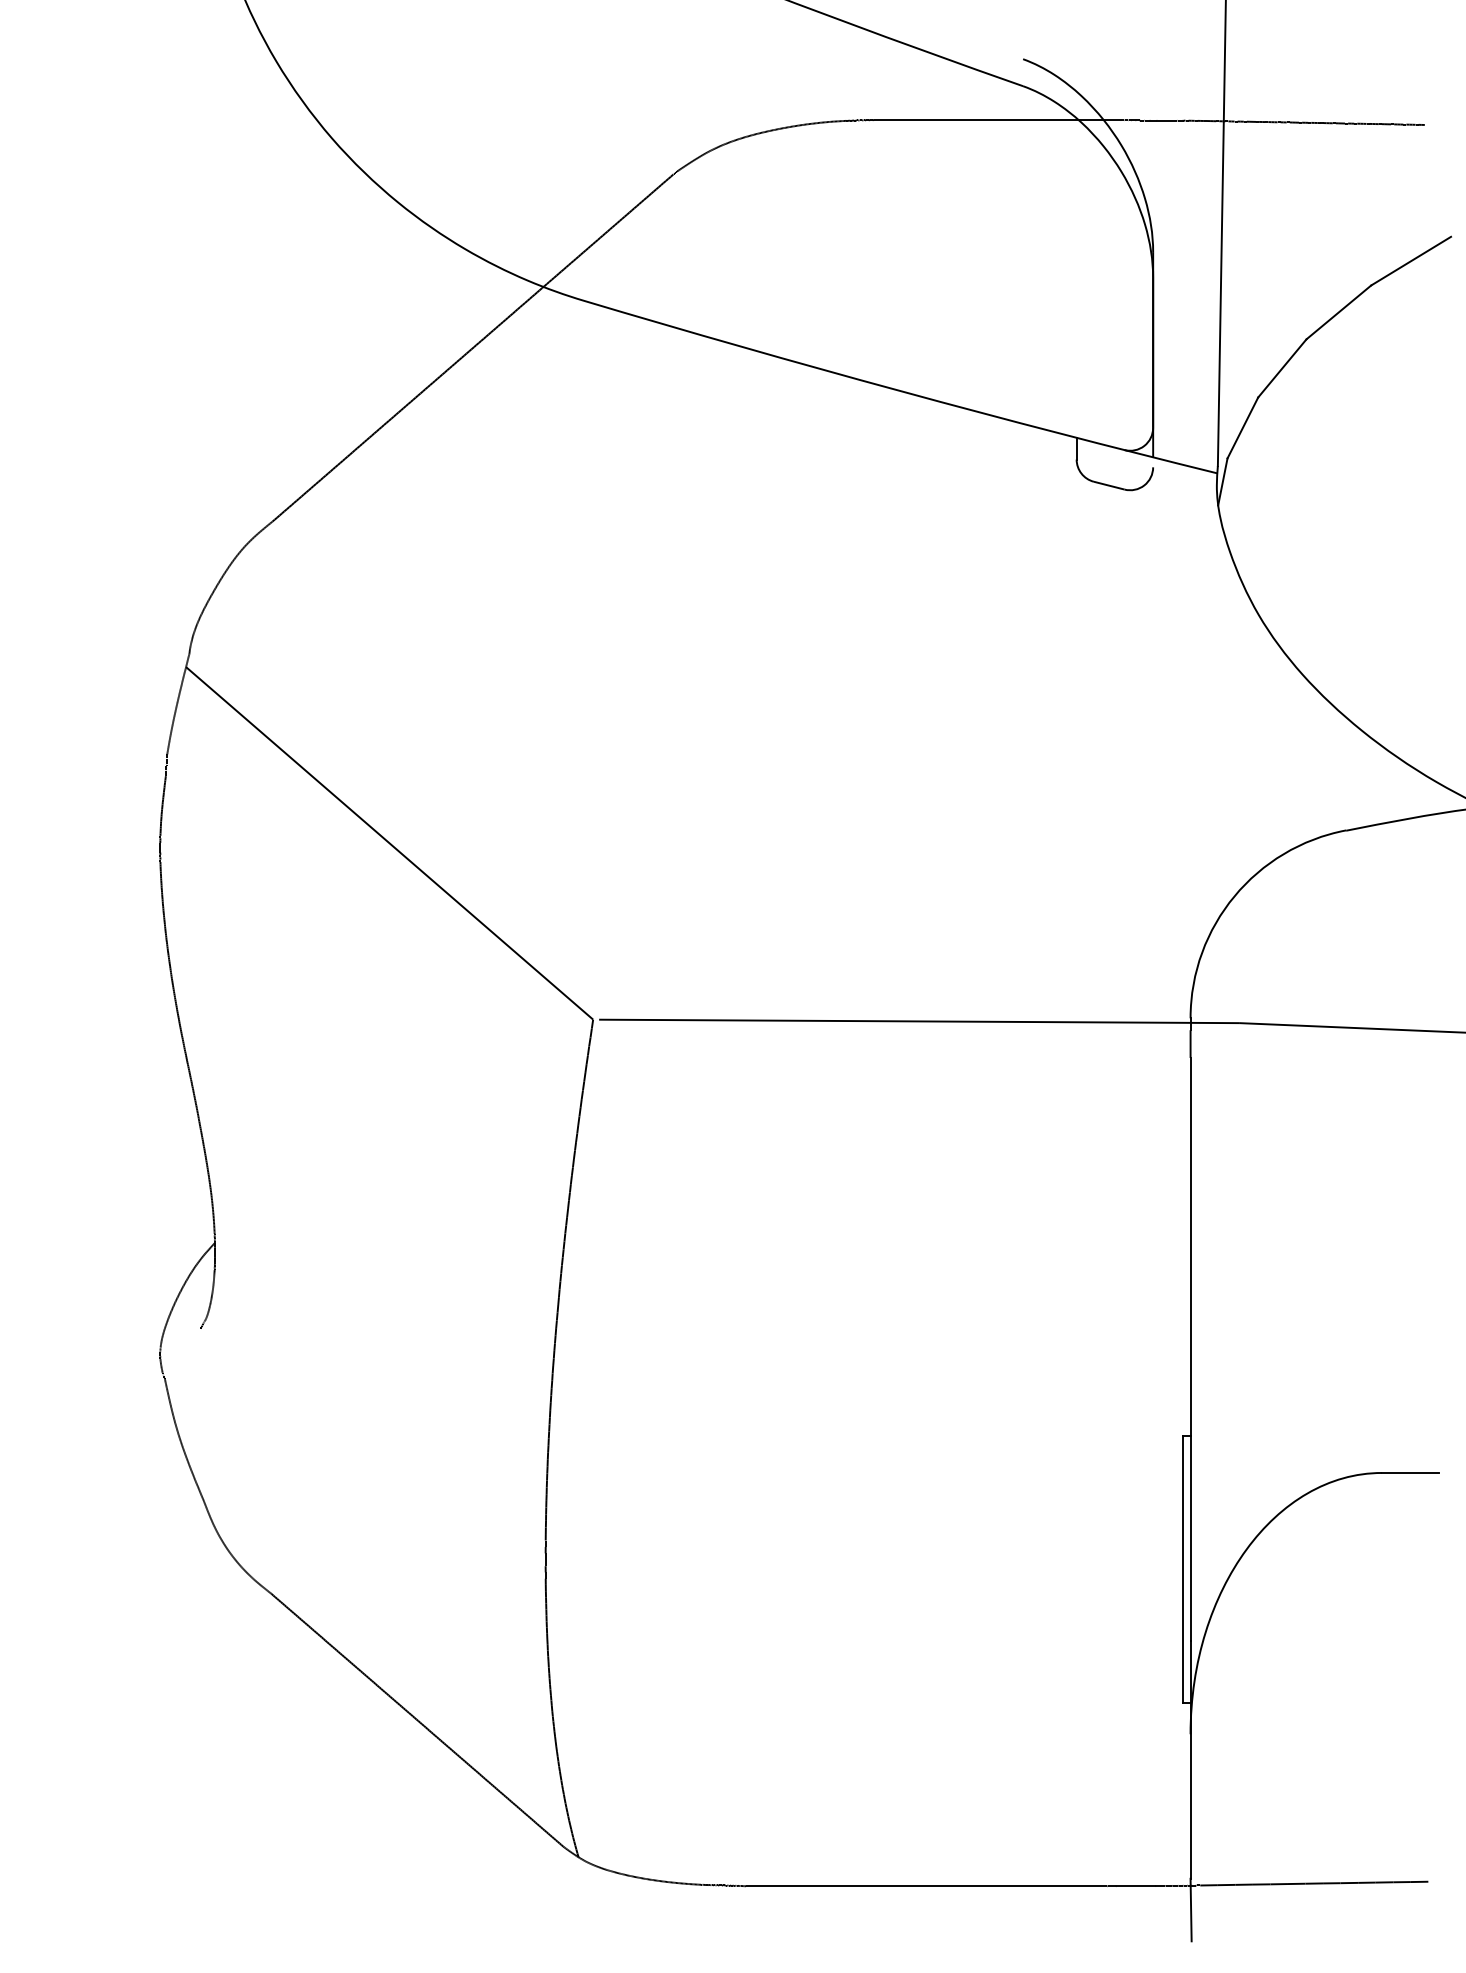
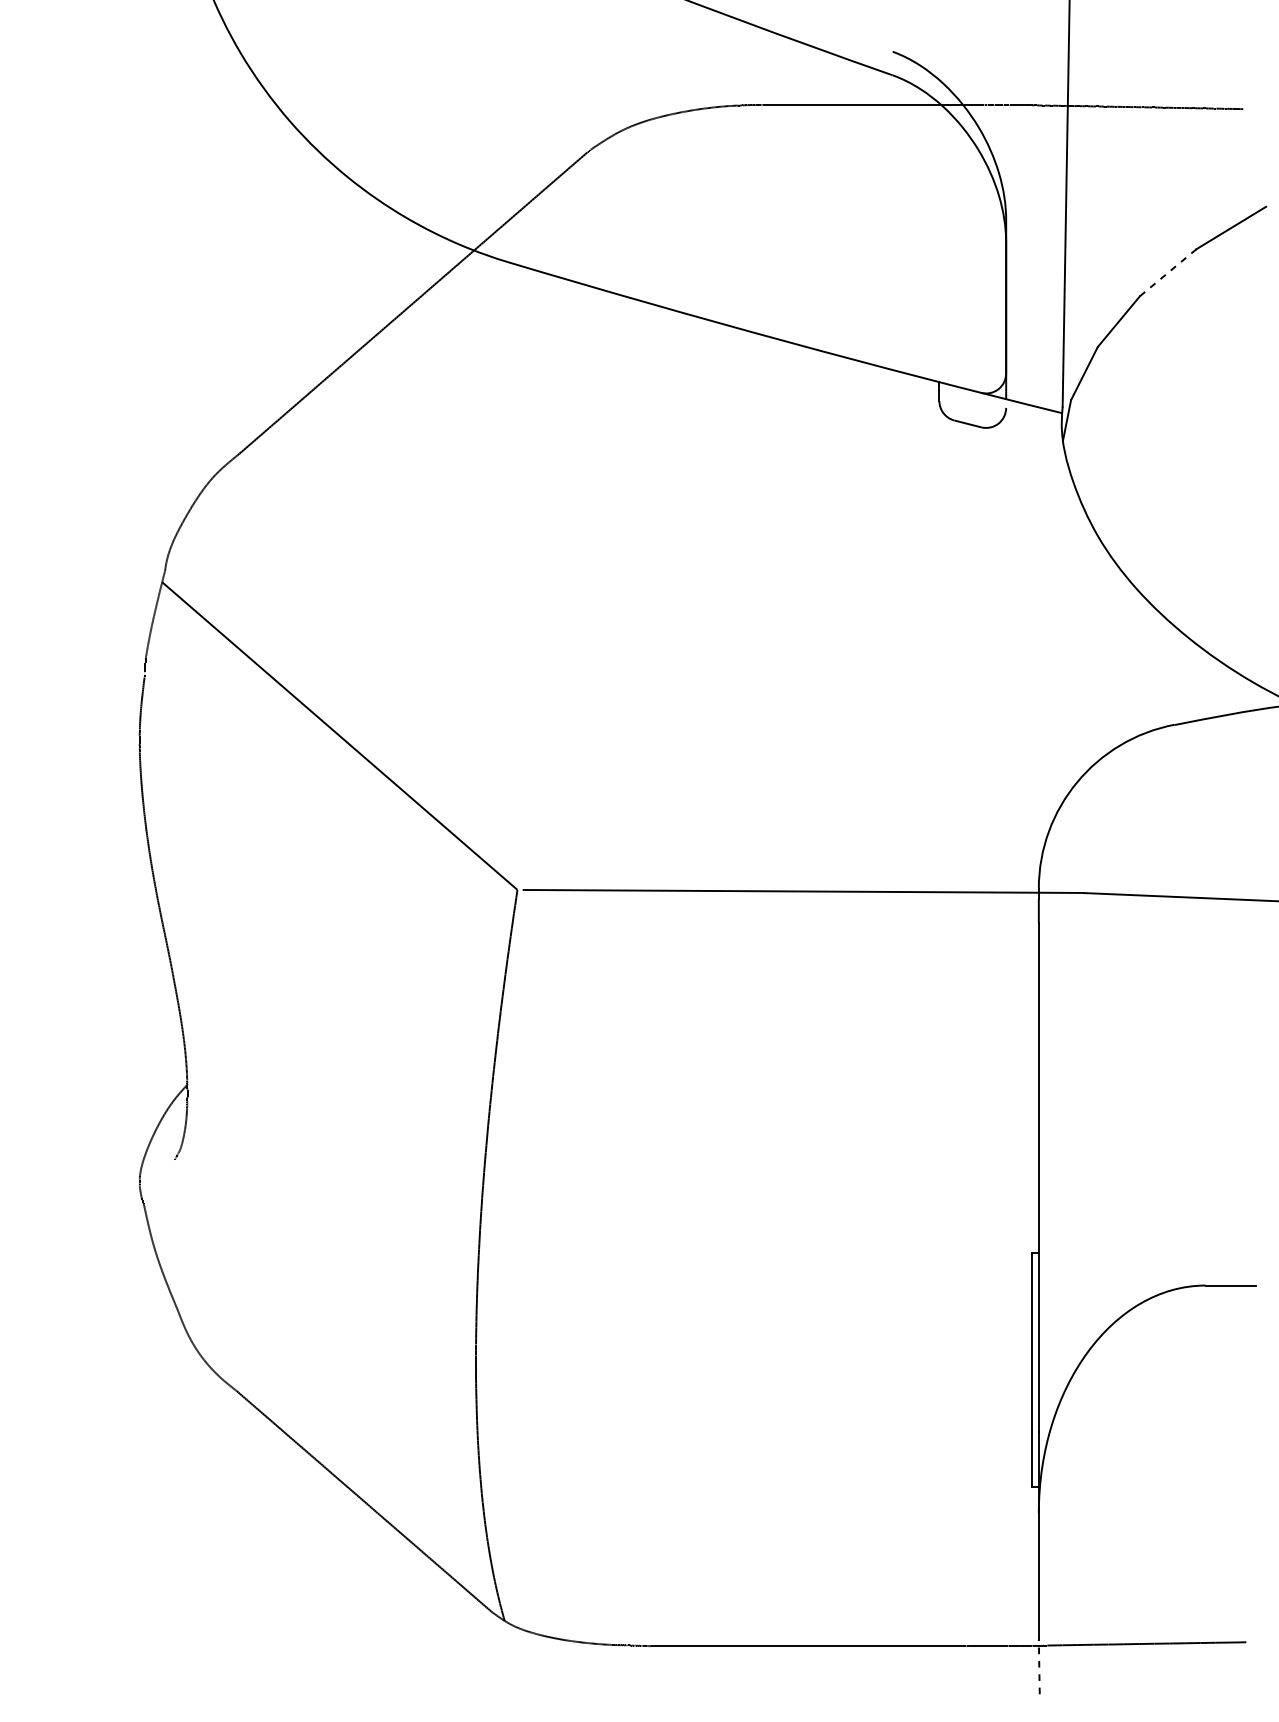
line: (1338, 312) -> (1167, 272), solid -> dashed
line: (1191, 1909) -> (1039, 1666), solid -> dashed

